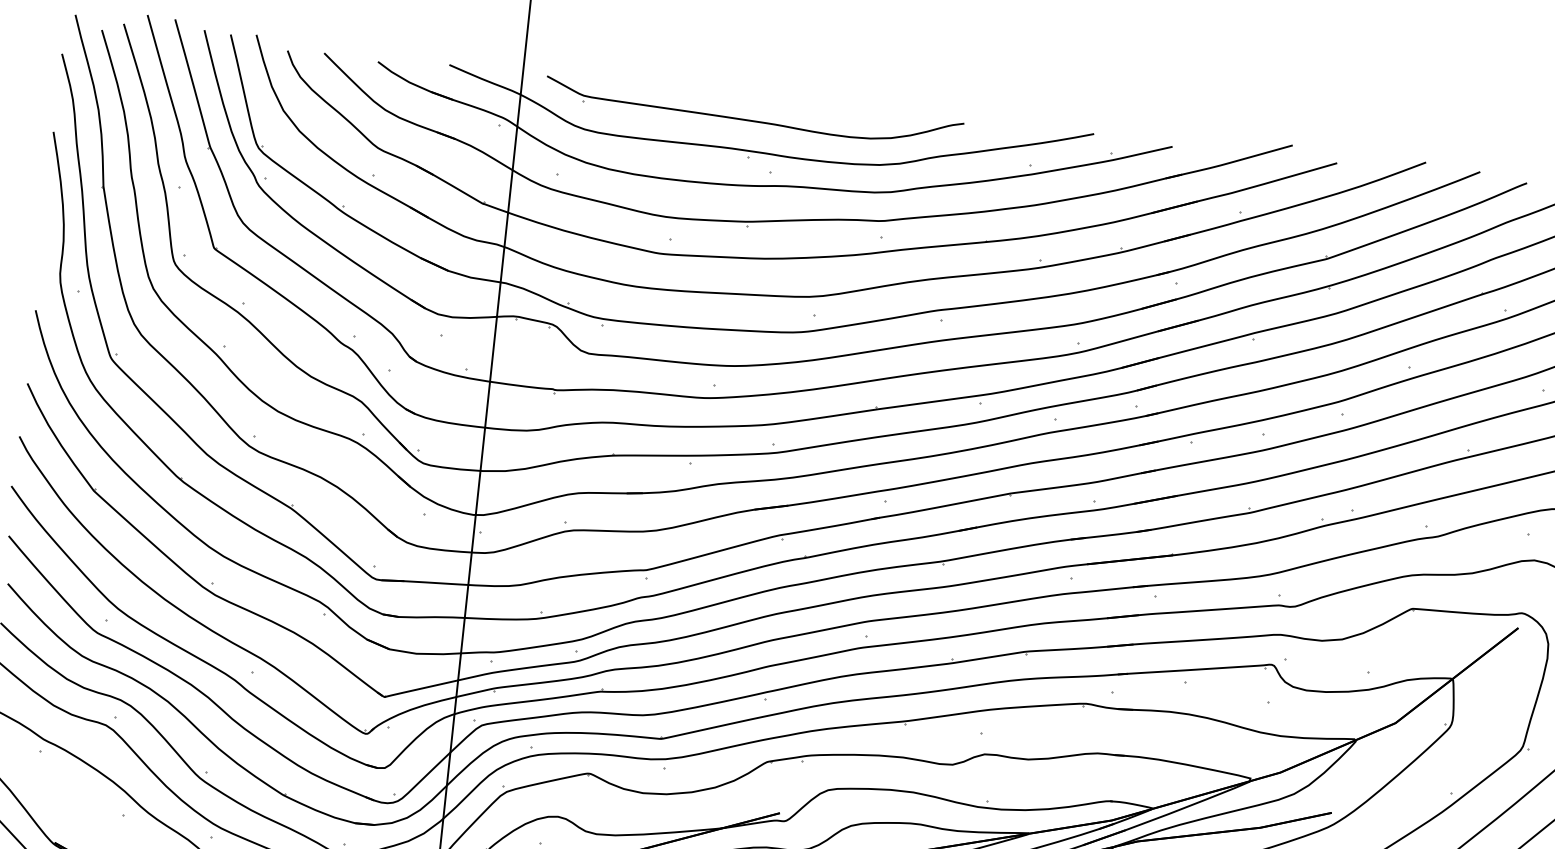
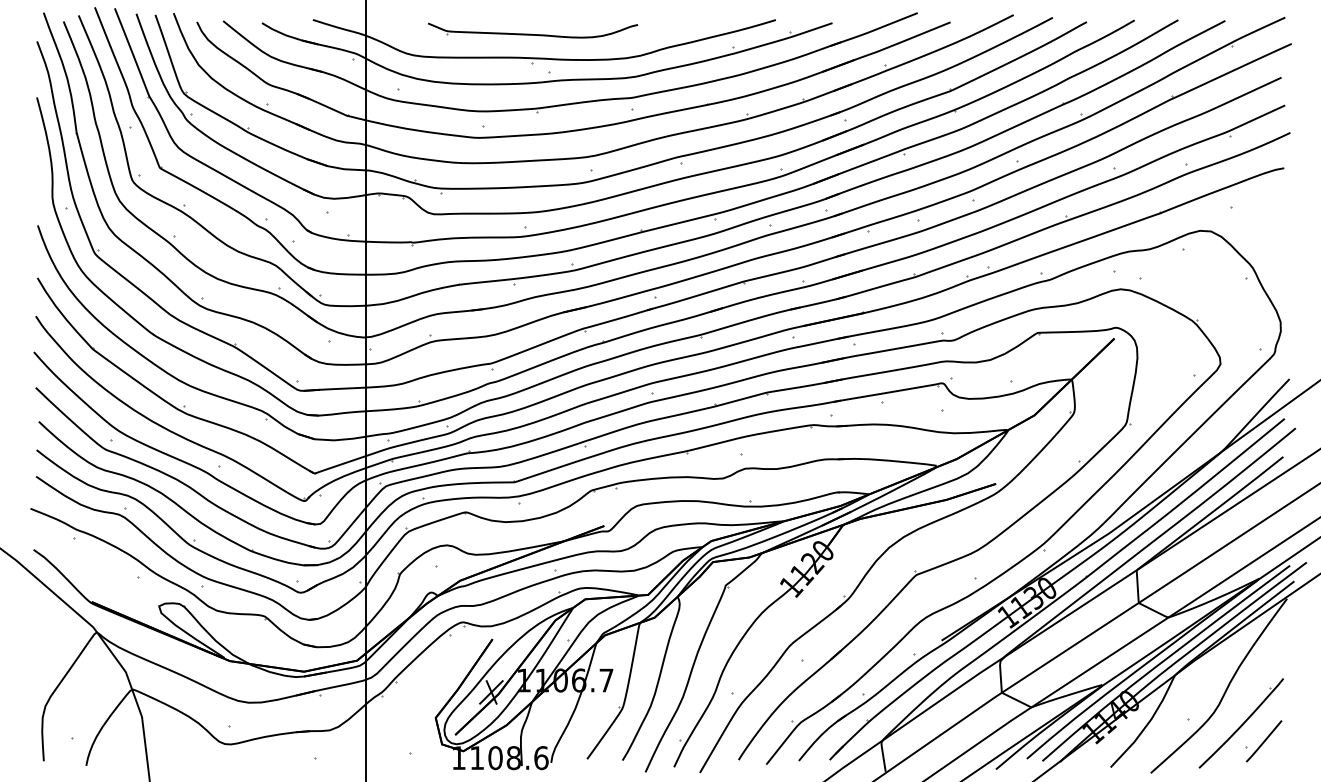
part: (753, 112) -> (532, 30), size x0.7

